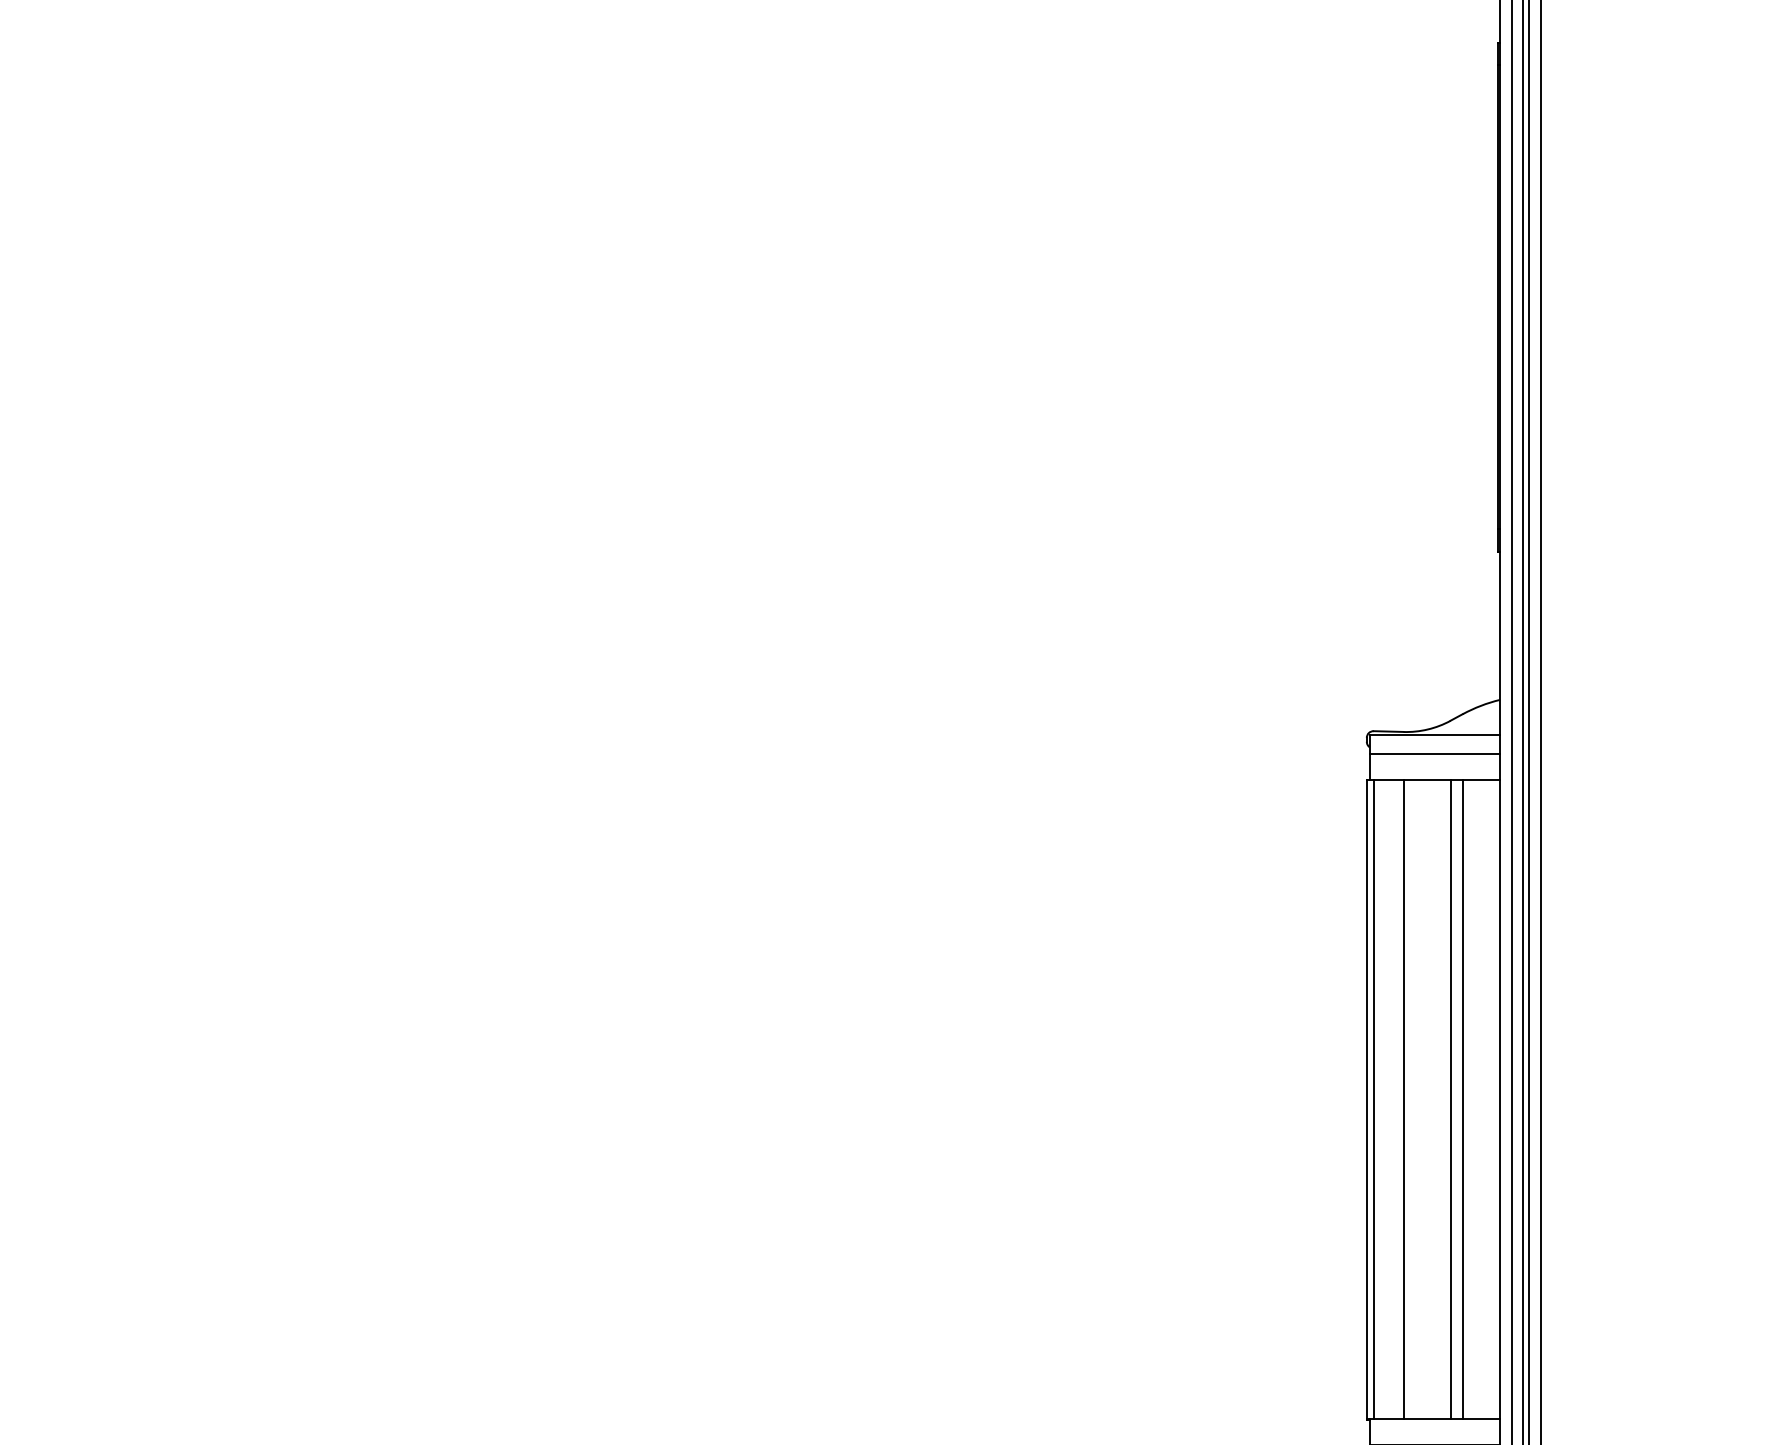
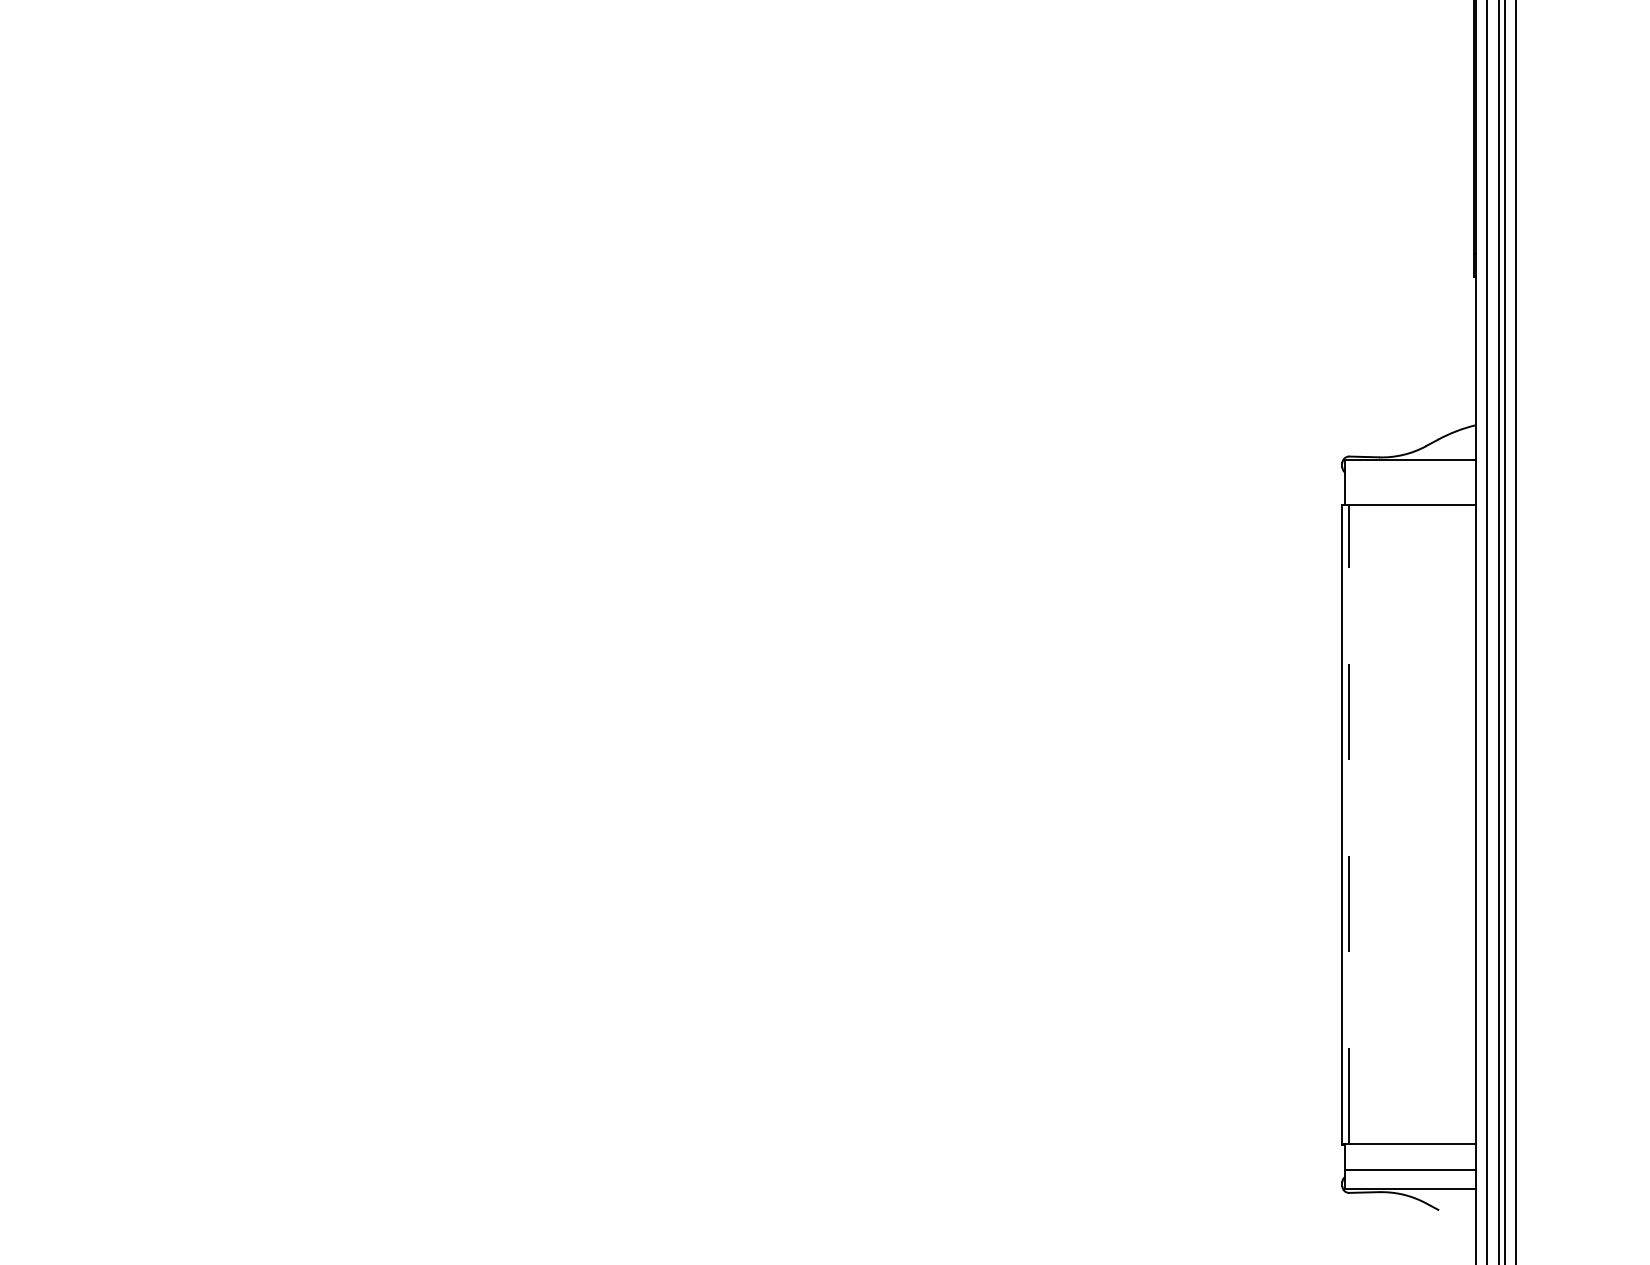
line: (1434, 753) -> (1410, 478), removed
line: (1403, 1098) -> (1379, 823), removed
line: (1450, 1098) -> (1426, 823), removed
line: (1462, 1098) -> (1438, 823), removed
line: (1373, 1099) -> (1349, 824), solid -> dashed

